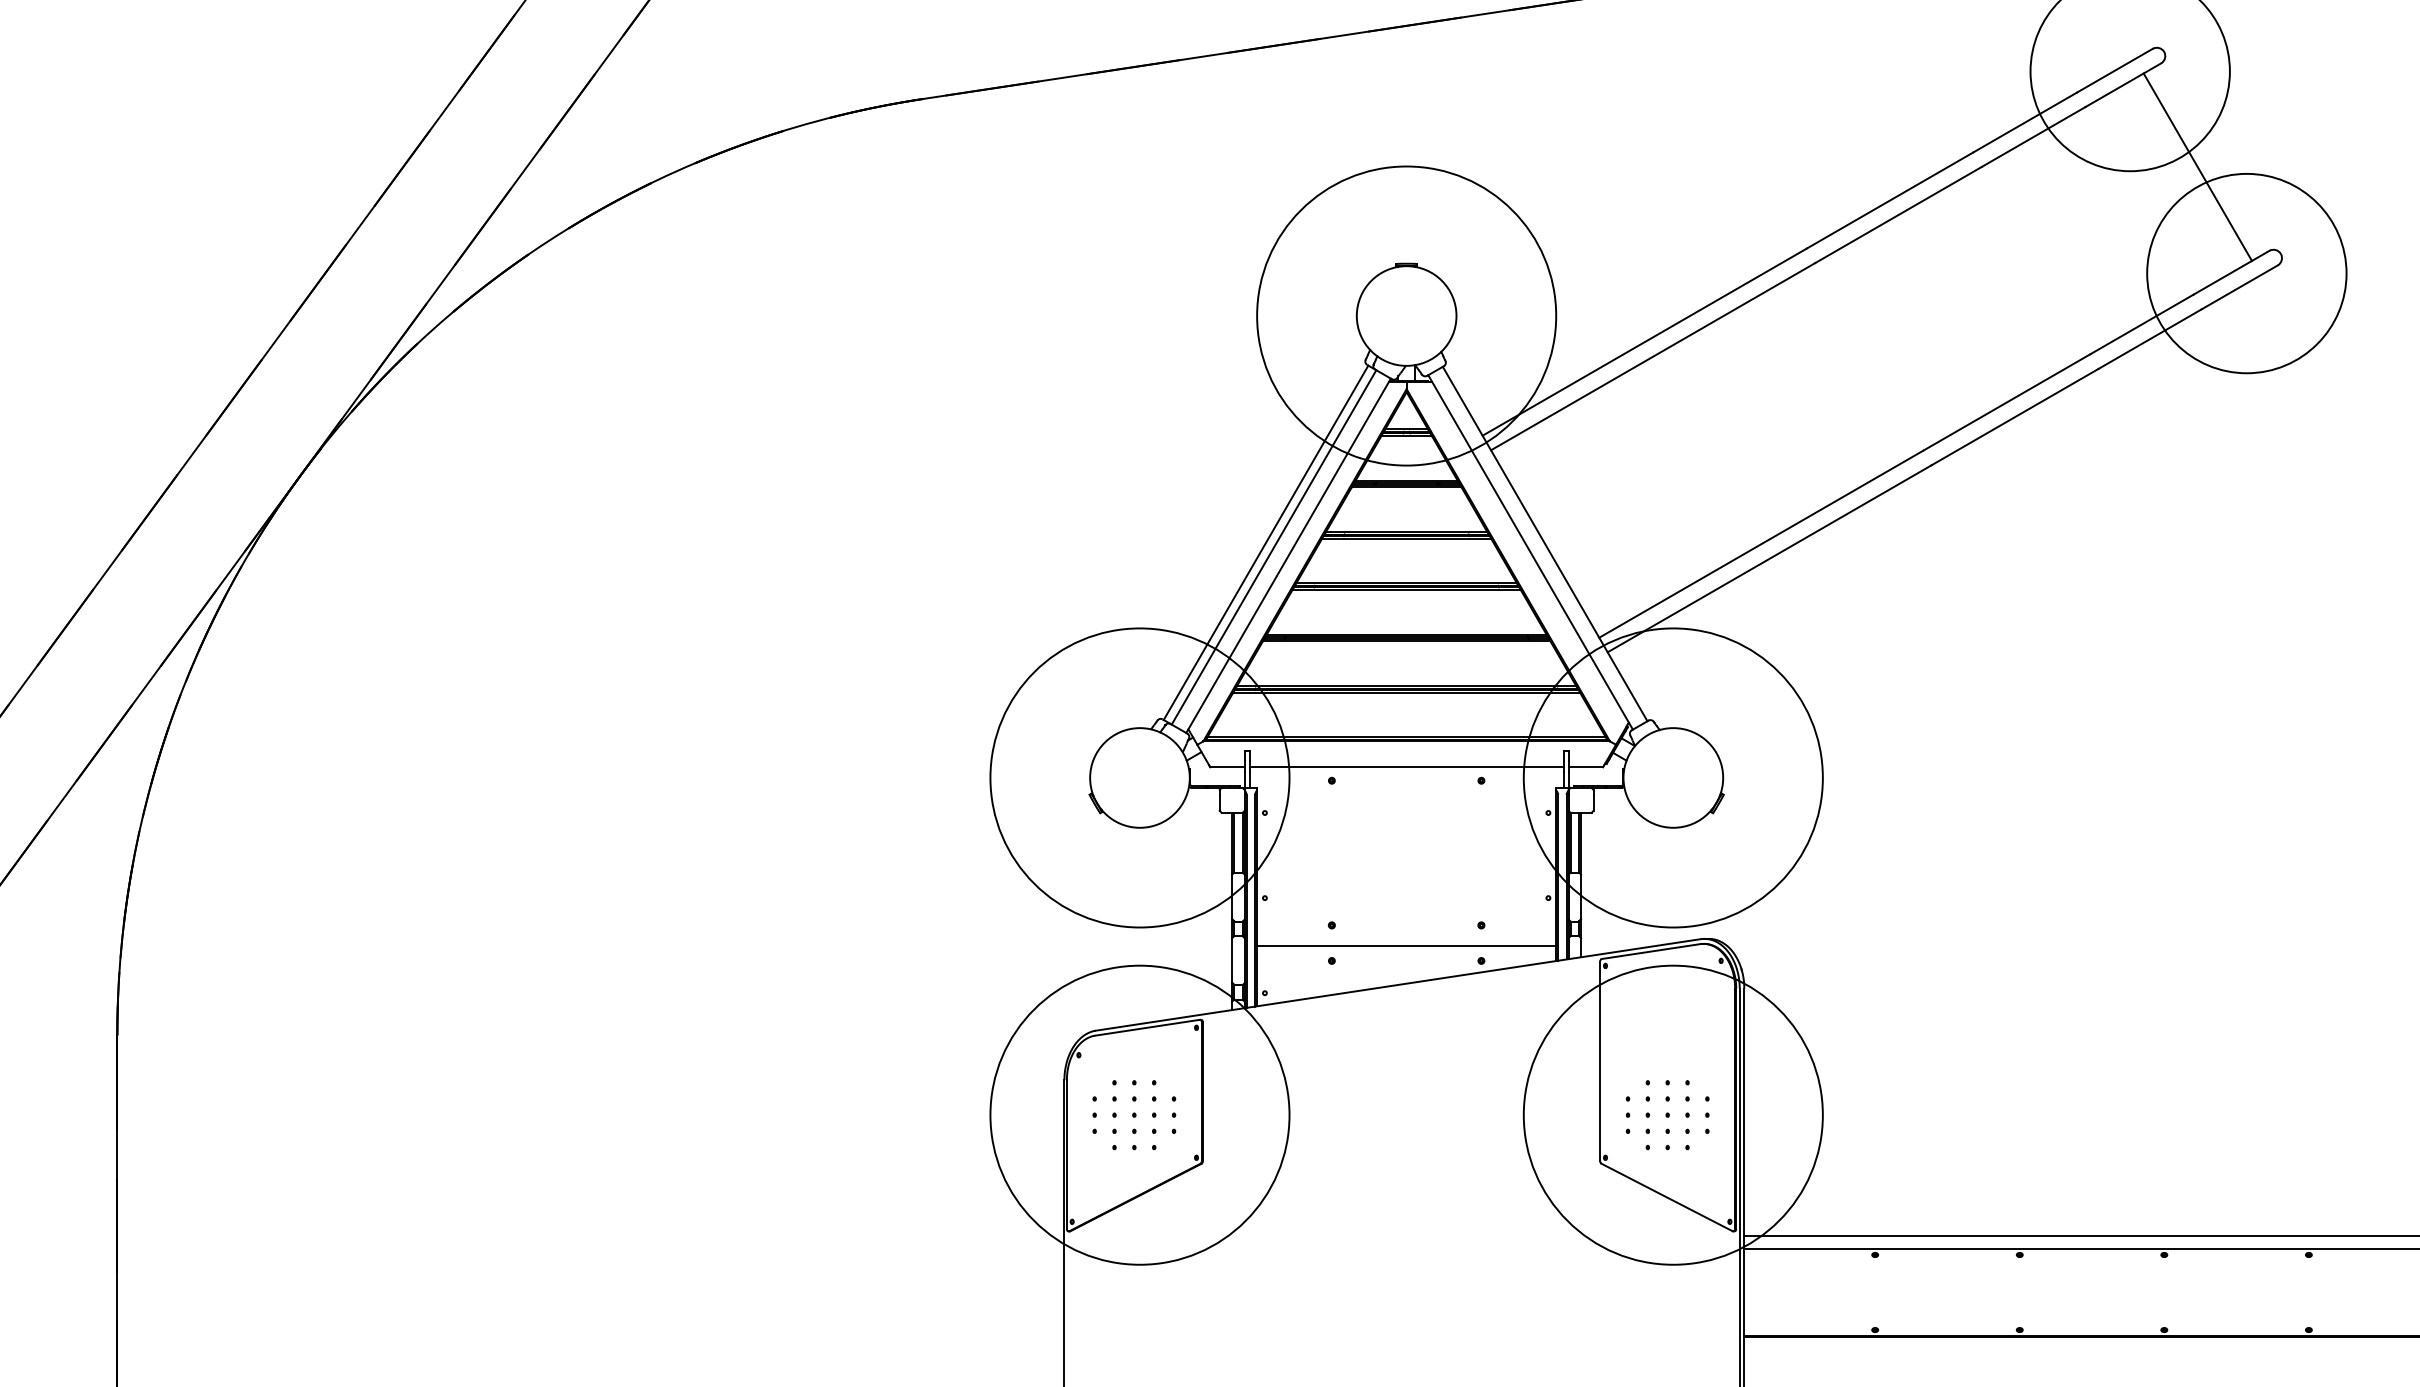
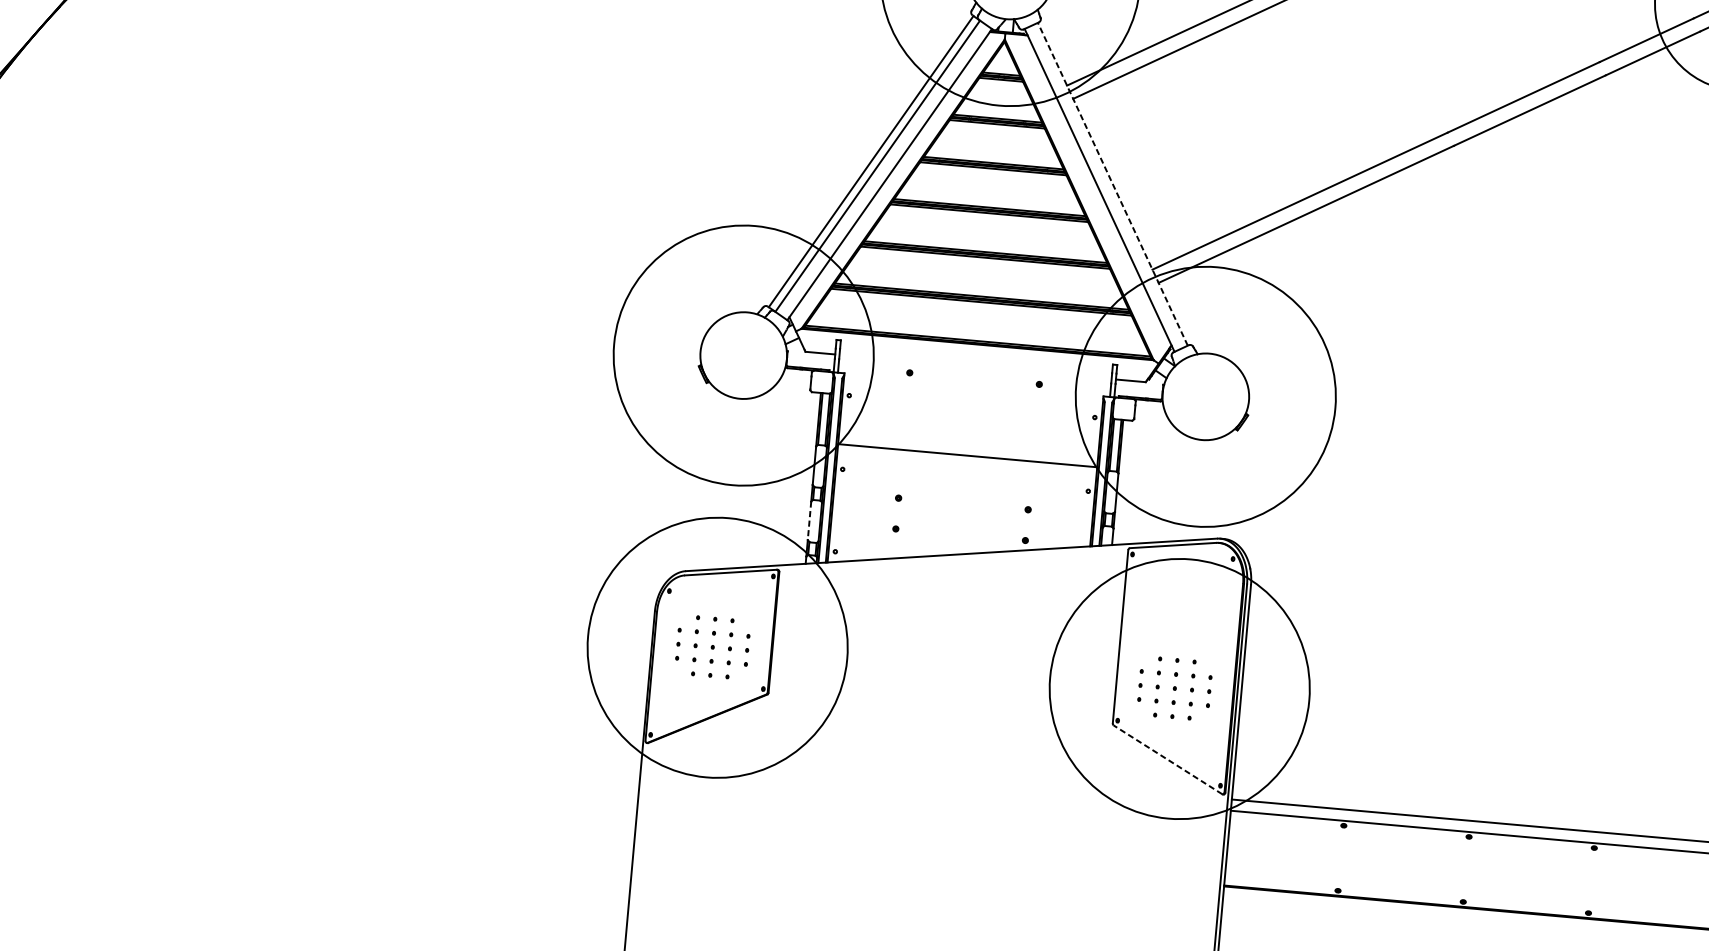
line: (1545, 544) -> (1113, 184), solid -> dashed
line: (1406, 767) -> (975, 367), removed
line: (1406, 945) -> (967, 455), moved
line: (1232, 960) -> (809, 520), solid -> dashed
line: (1667, 1197) -> (1168, 759), solid -> dashed

